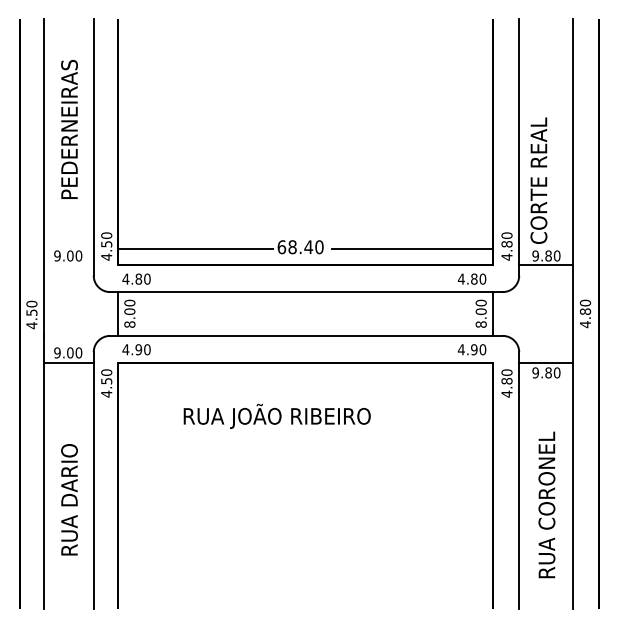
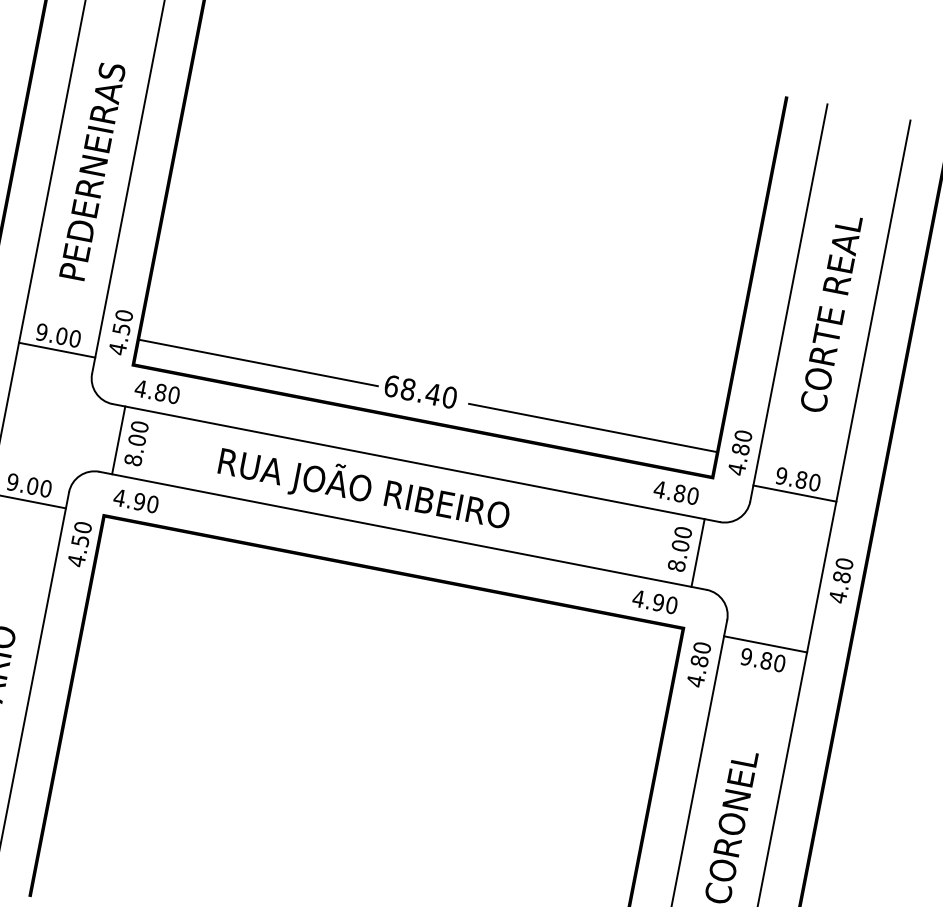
text: (69, 129) -> (92, 171), moved
text: (538, 180) -> (830, 313), moved
line: (68, 265) -> (56, 350), added
text: (276, 415) -> (363, 487), moved

